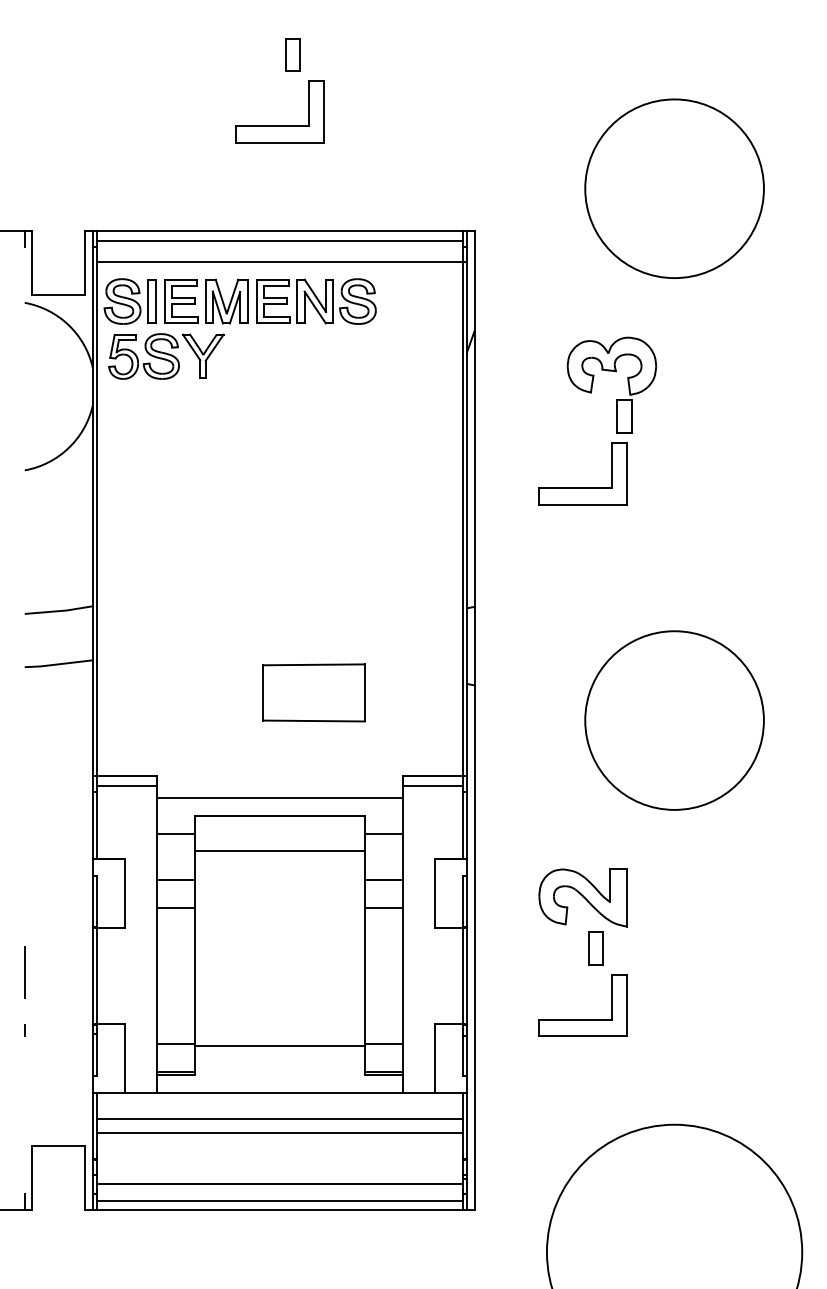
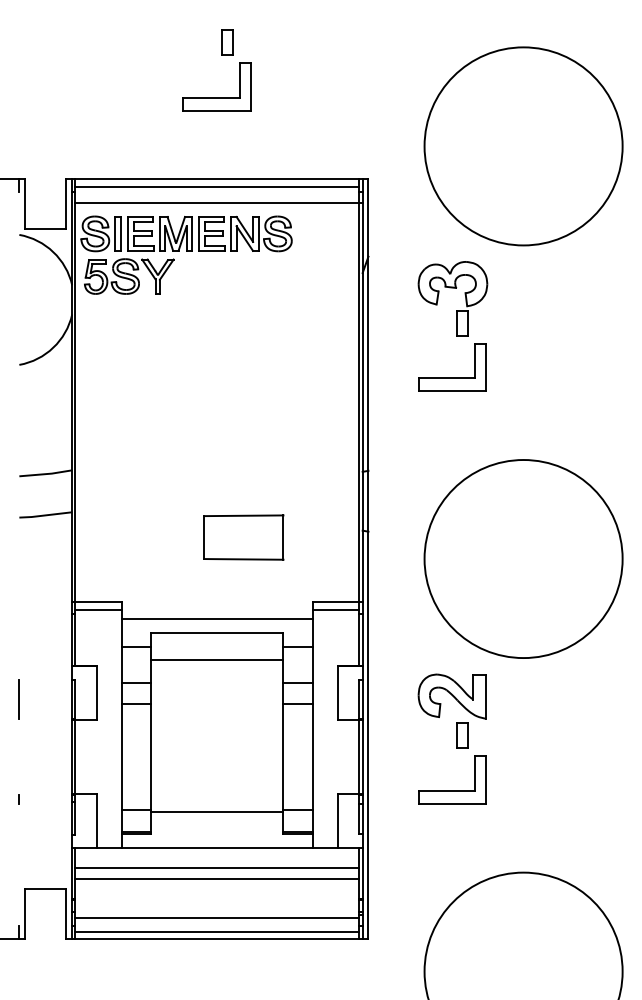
circle: (674, 188) -> (523, 146), size x1.43
part: (611, 371) -> (452, 288), moved
circle: (674, 721) -> (523, 559), size x1.43
line: (23, 972) -> (18, 699), moved

